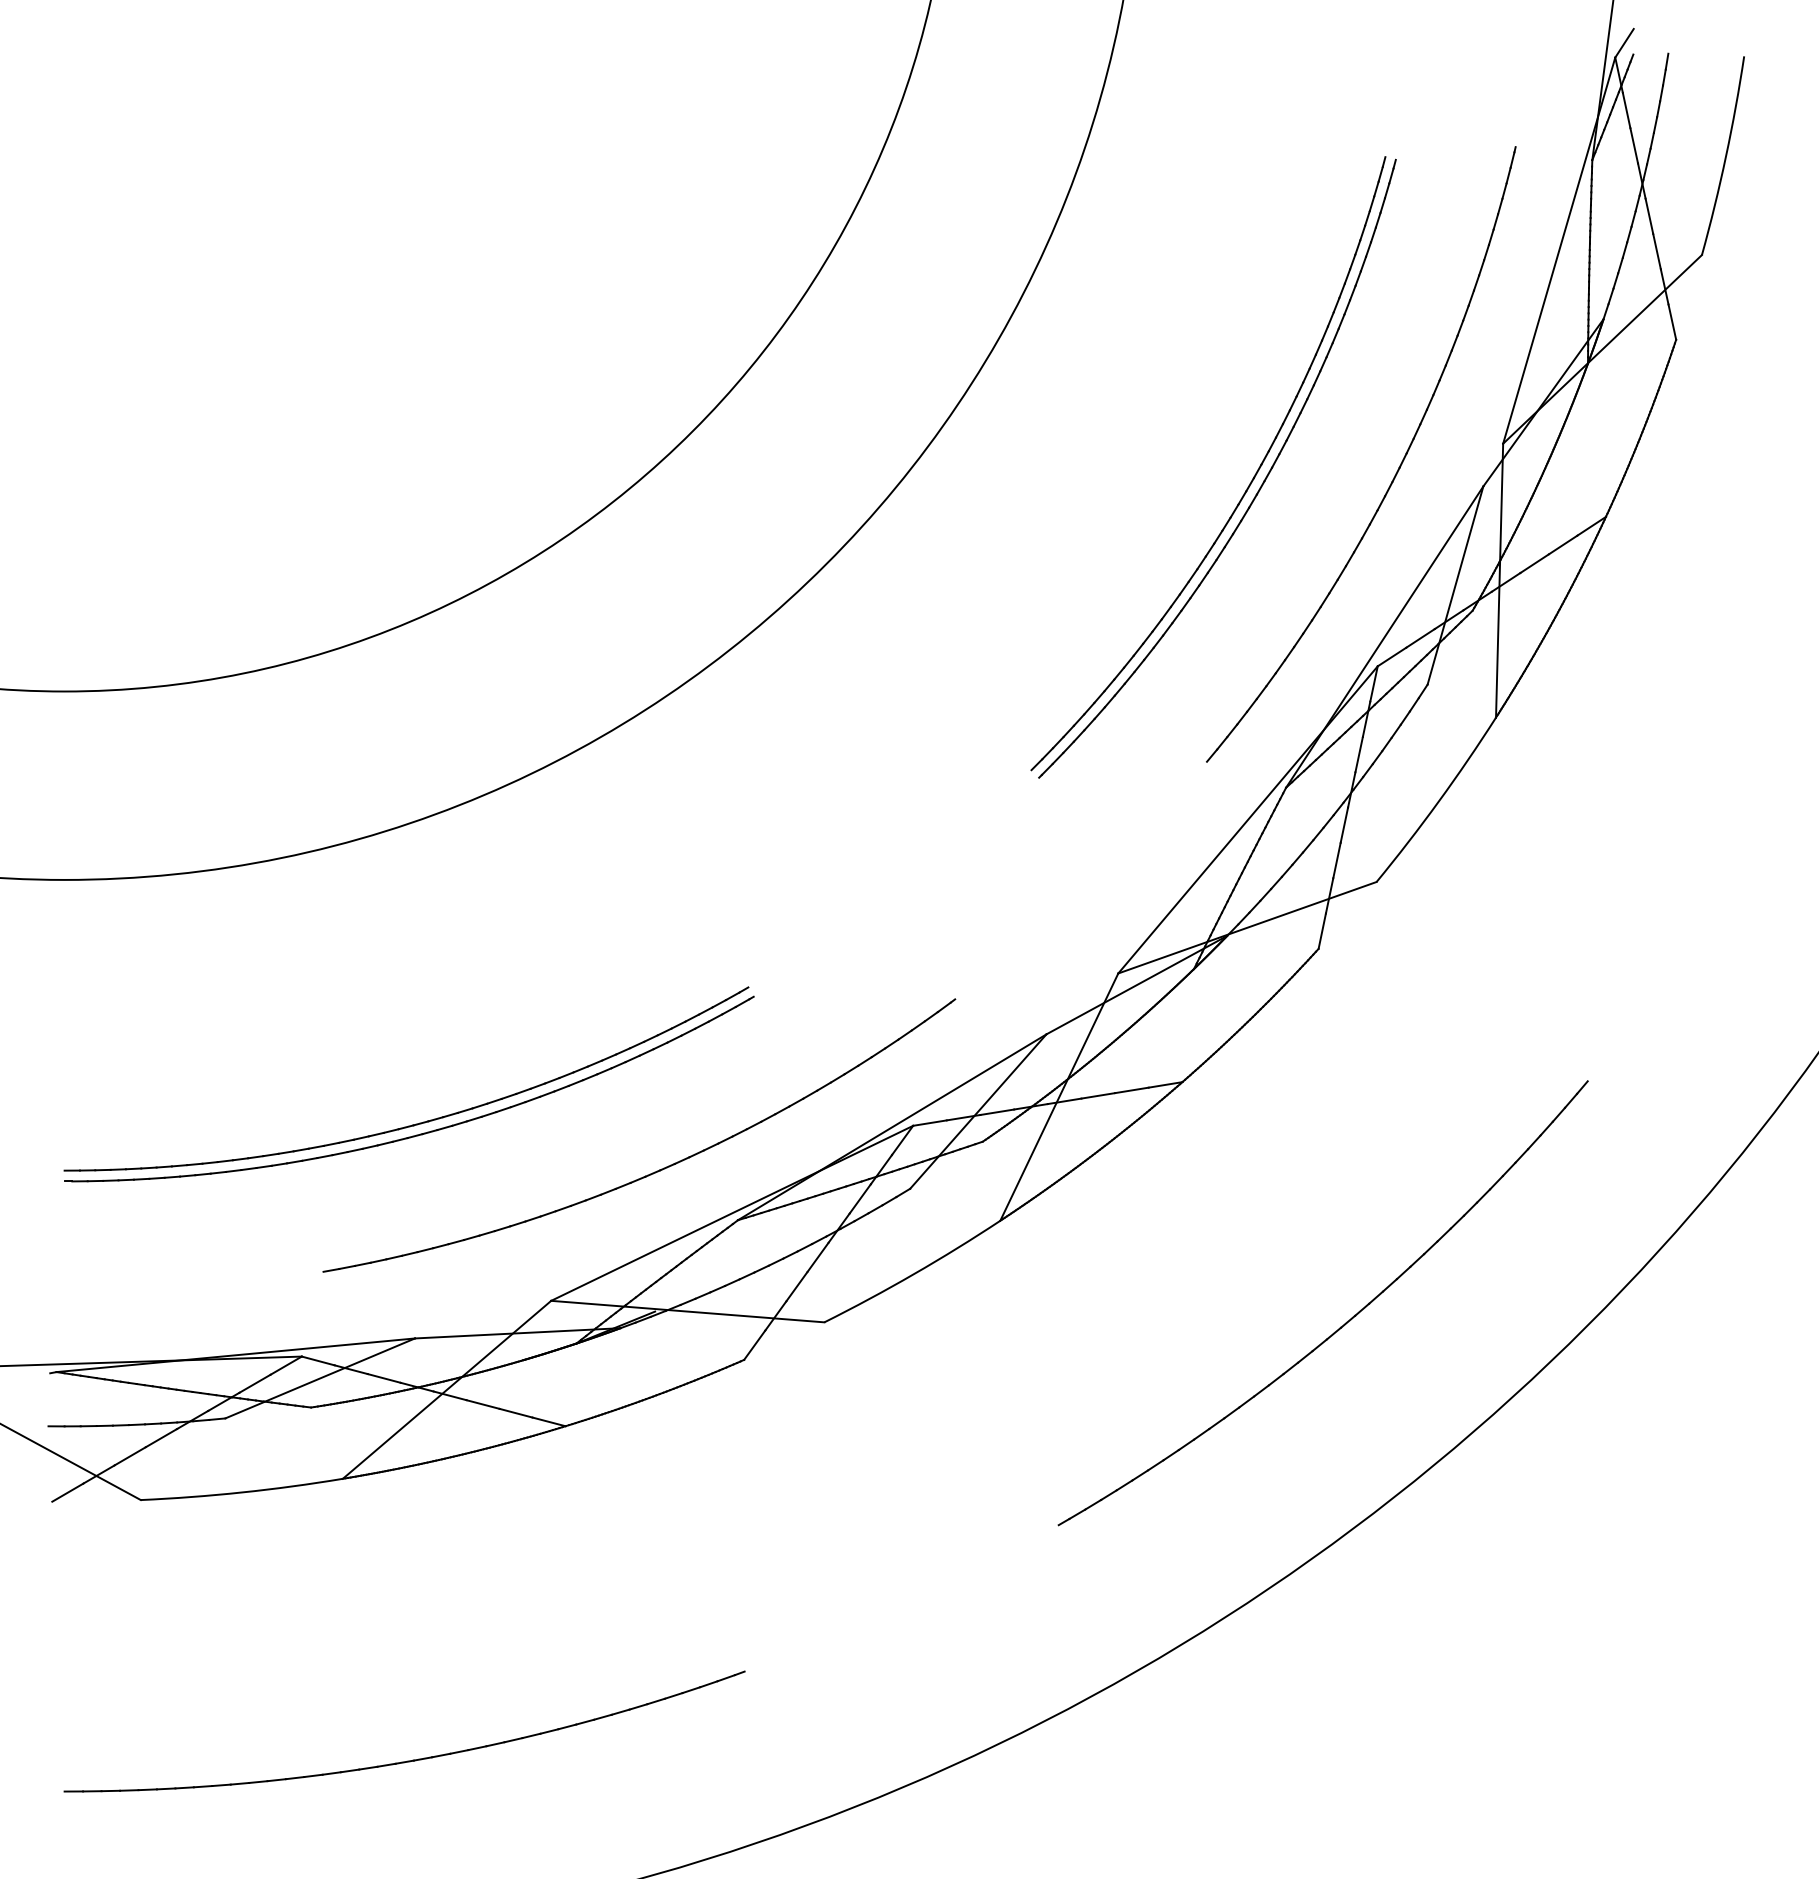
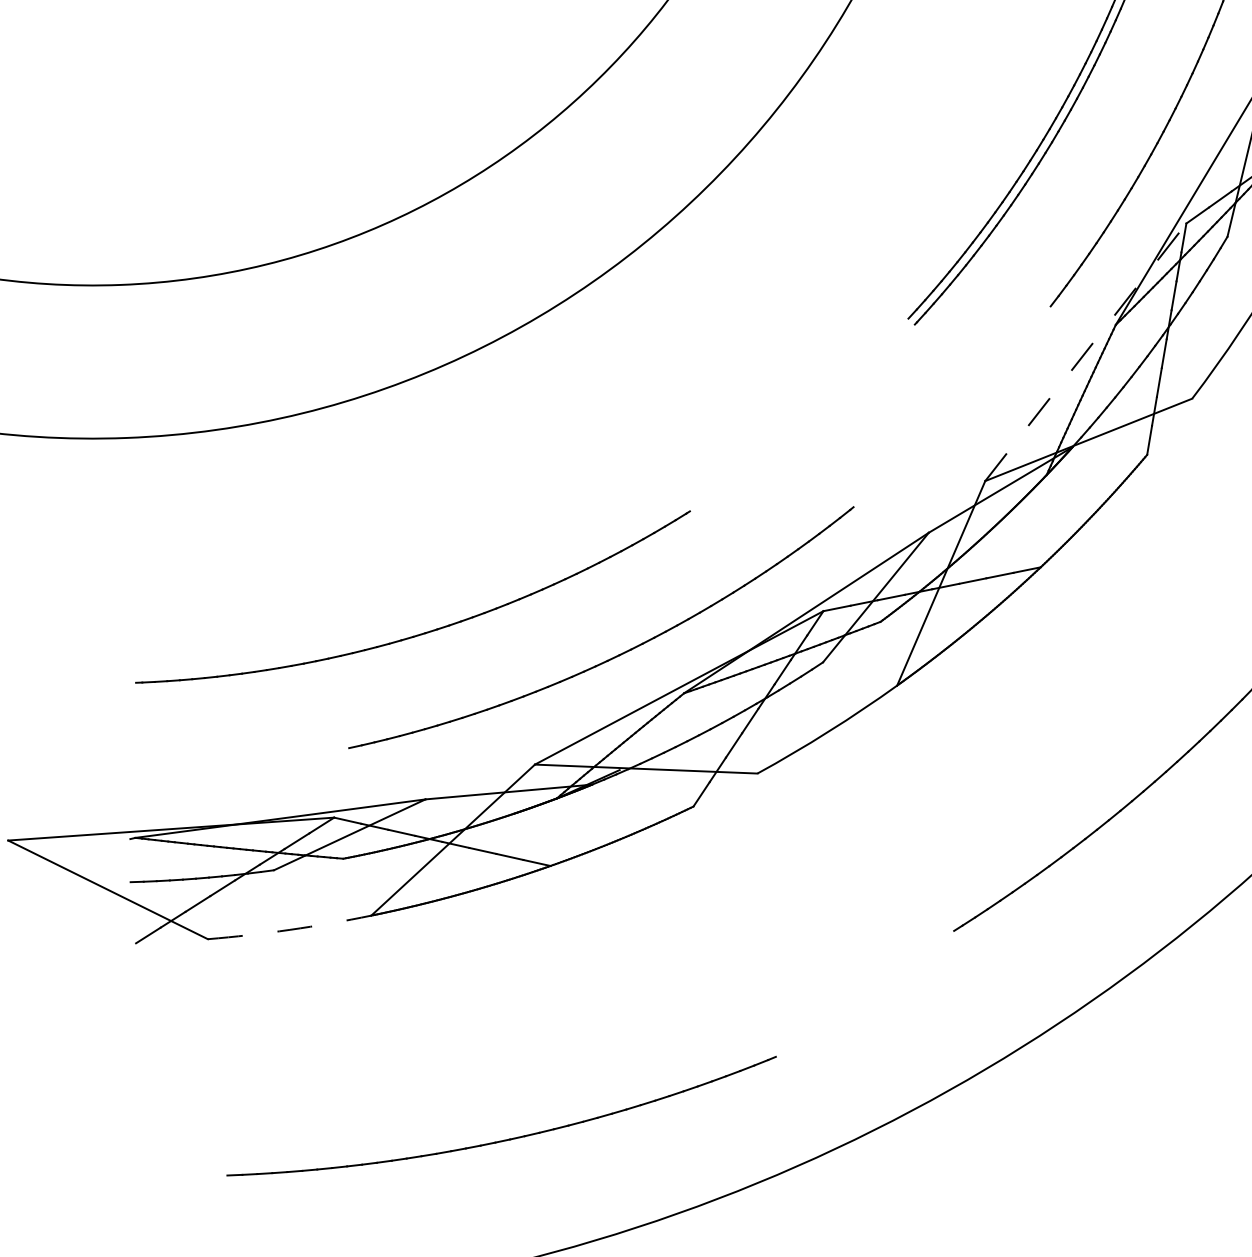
line: (1248, 819) -> (1086, 351), solid -> dashed
part: (419, 1122) -> (422, 623), removed
arc: (242, 1492) -> (290, 929), solid -> dashed
part: (412, 1759) -> (508, 1138), moved

